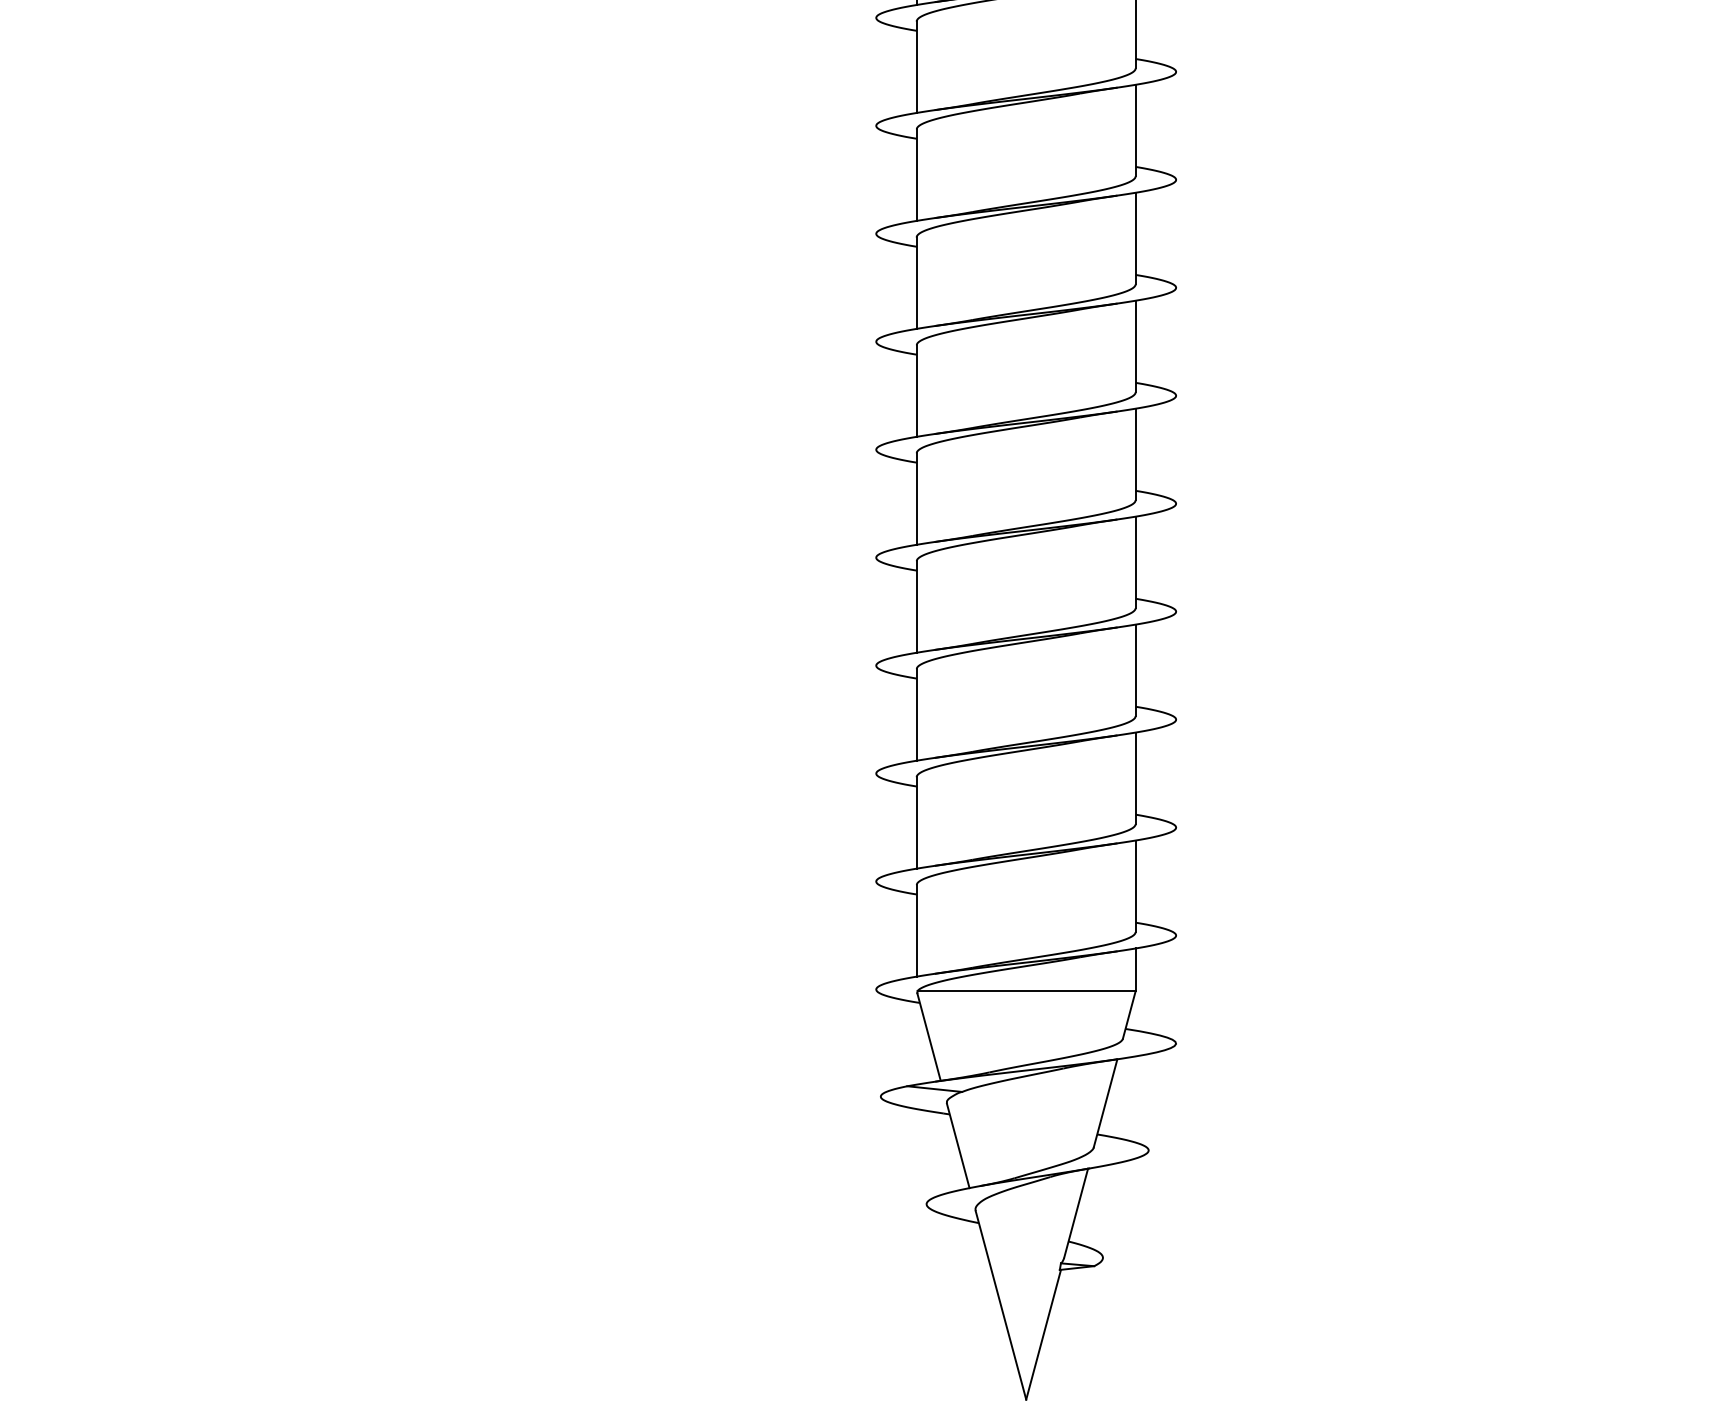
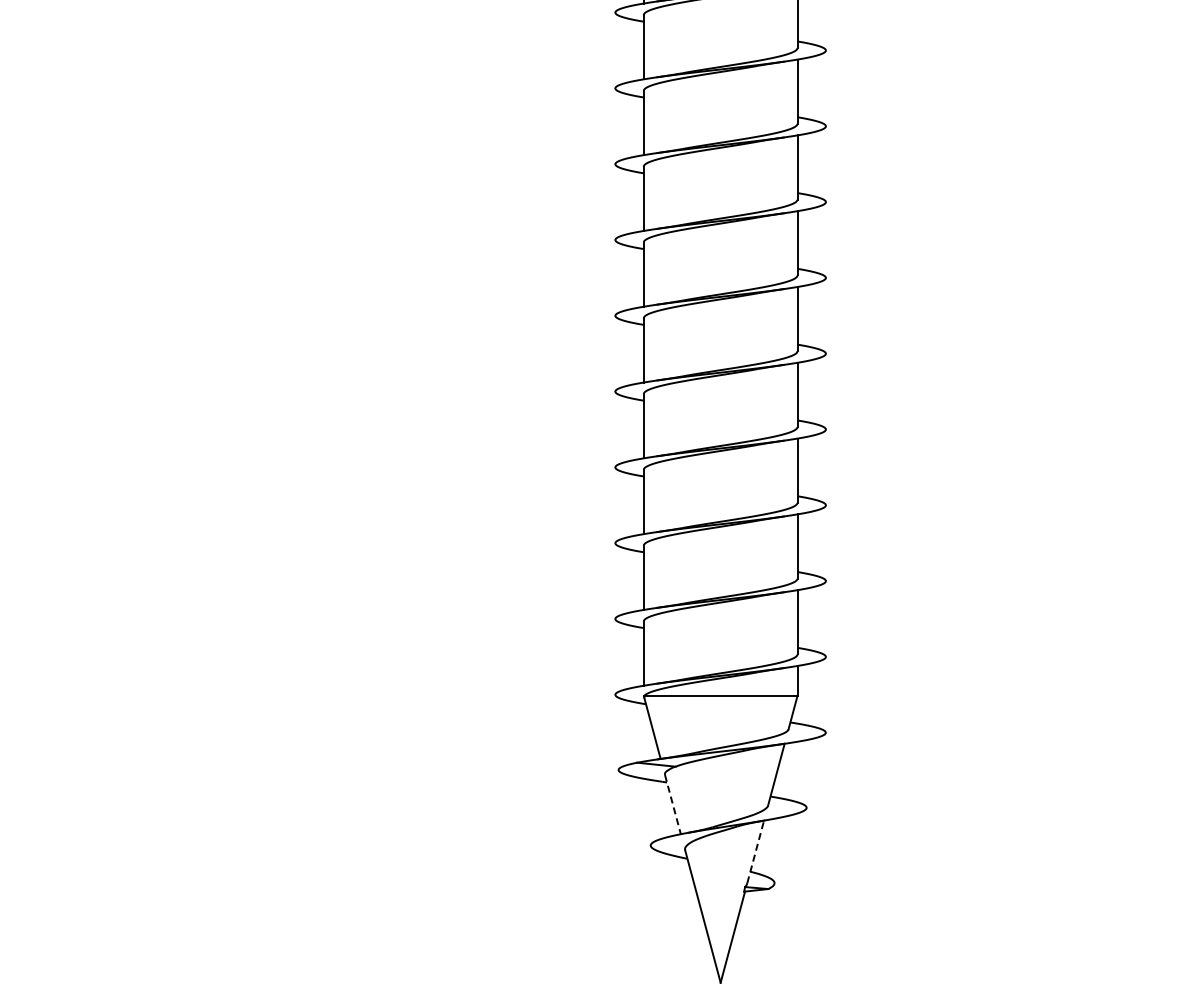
line: (957, 1145) -> (672, 804), solid -> dashed
line: (1075, 1212) -> (755, 851), solid -> dashed

